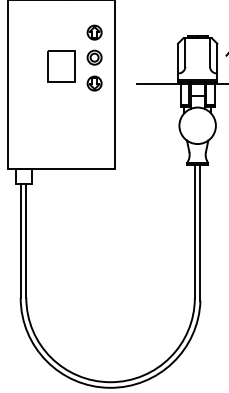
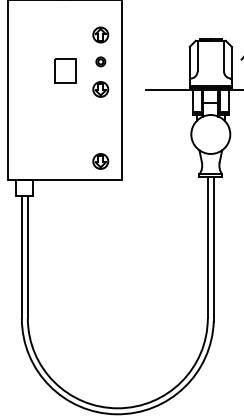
part: (94, 57) -> (100, 61), size x0.6
part: (61, 65) -> (65, 70), size x0.7
part: (94, 151) -> (100, 161), added

